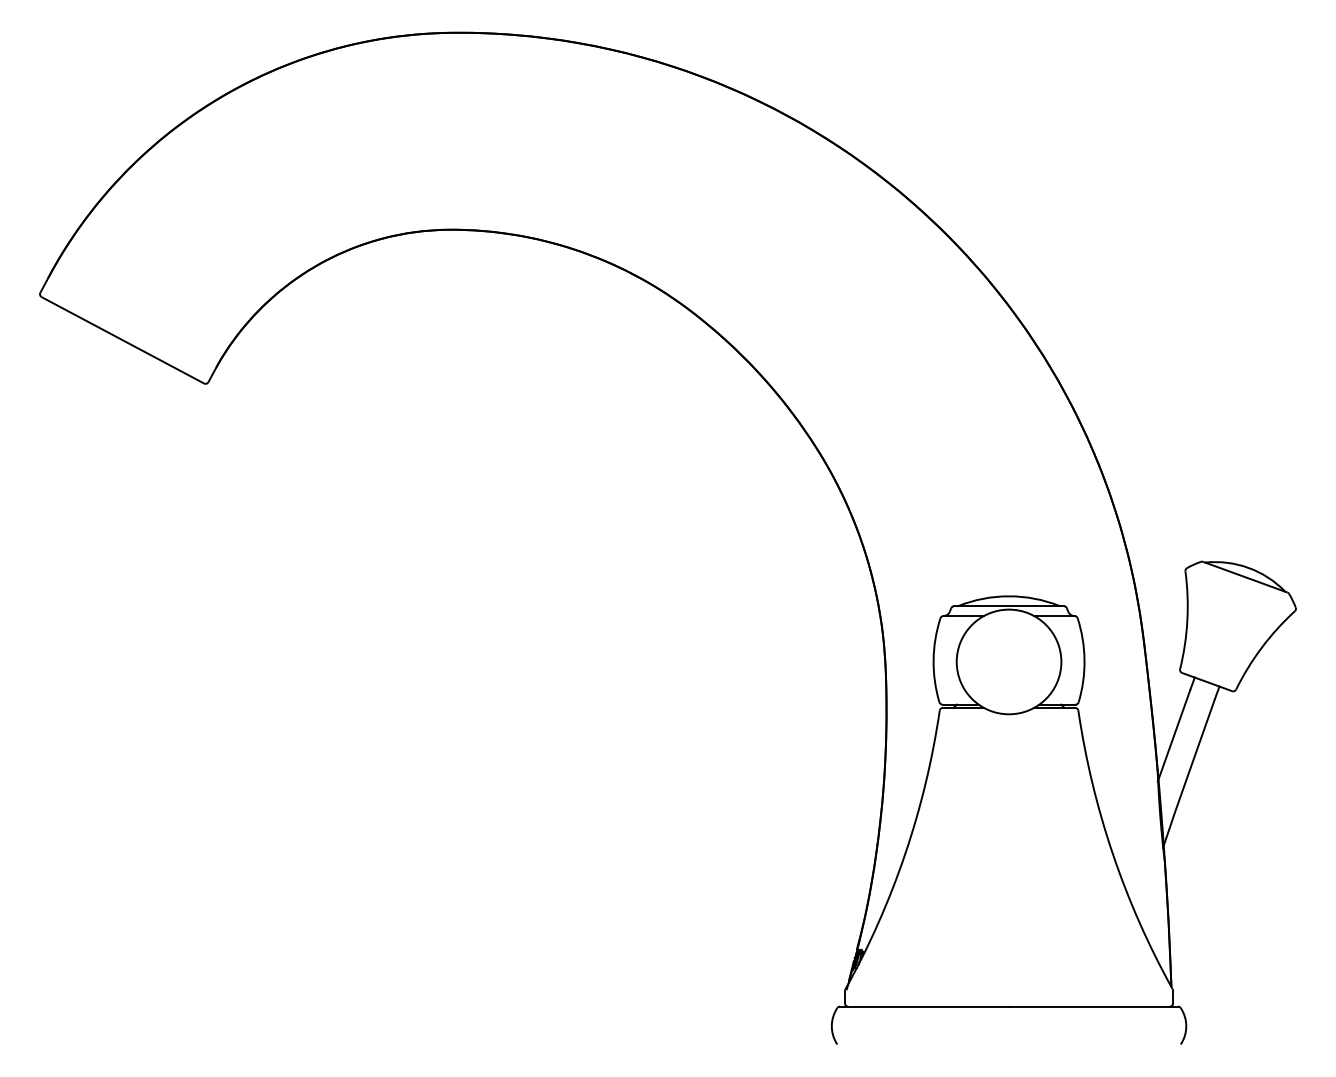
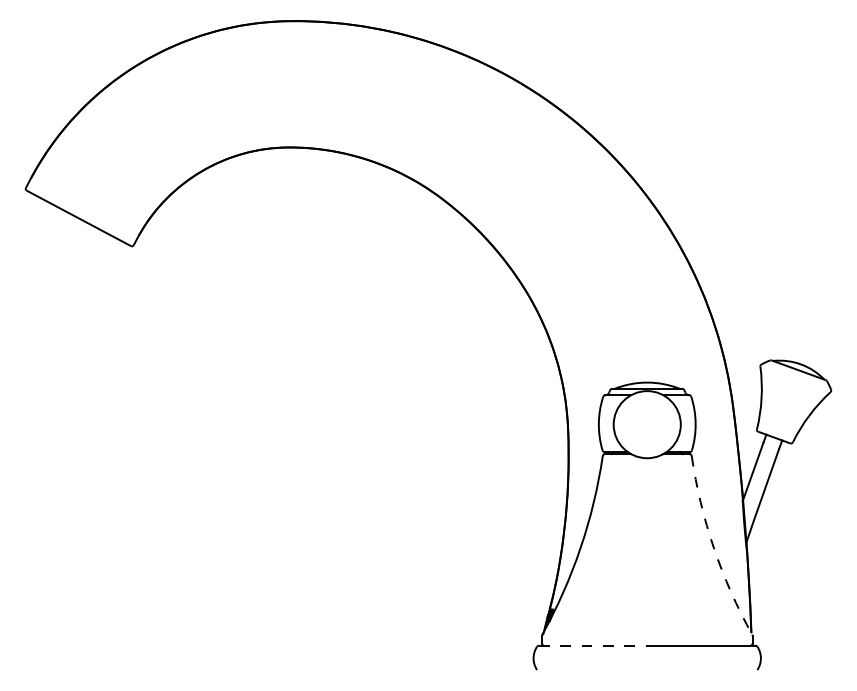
arc: (1112, 854) -> (713, 548), solid -> dashed
line: (925, 1006) -> (593, 645), solid -> dashed

